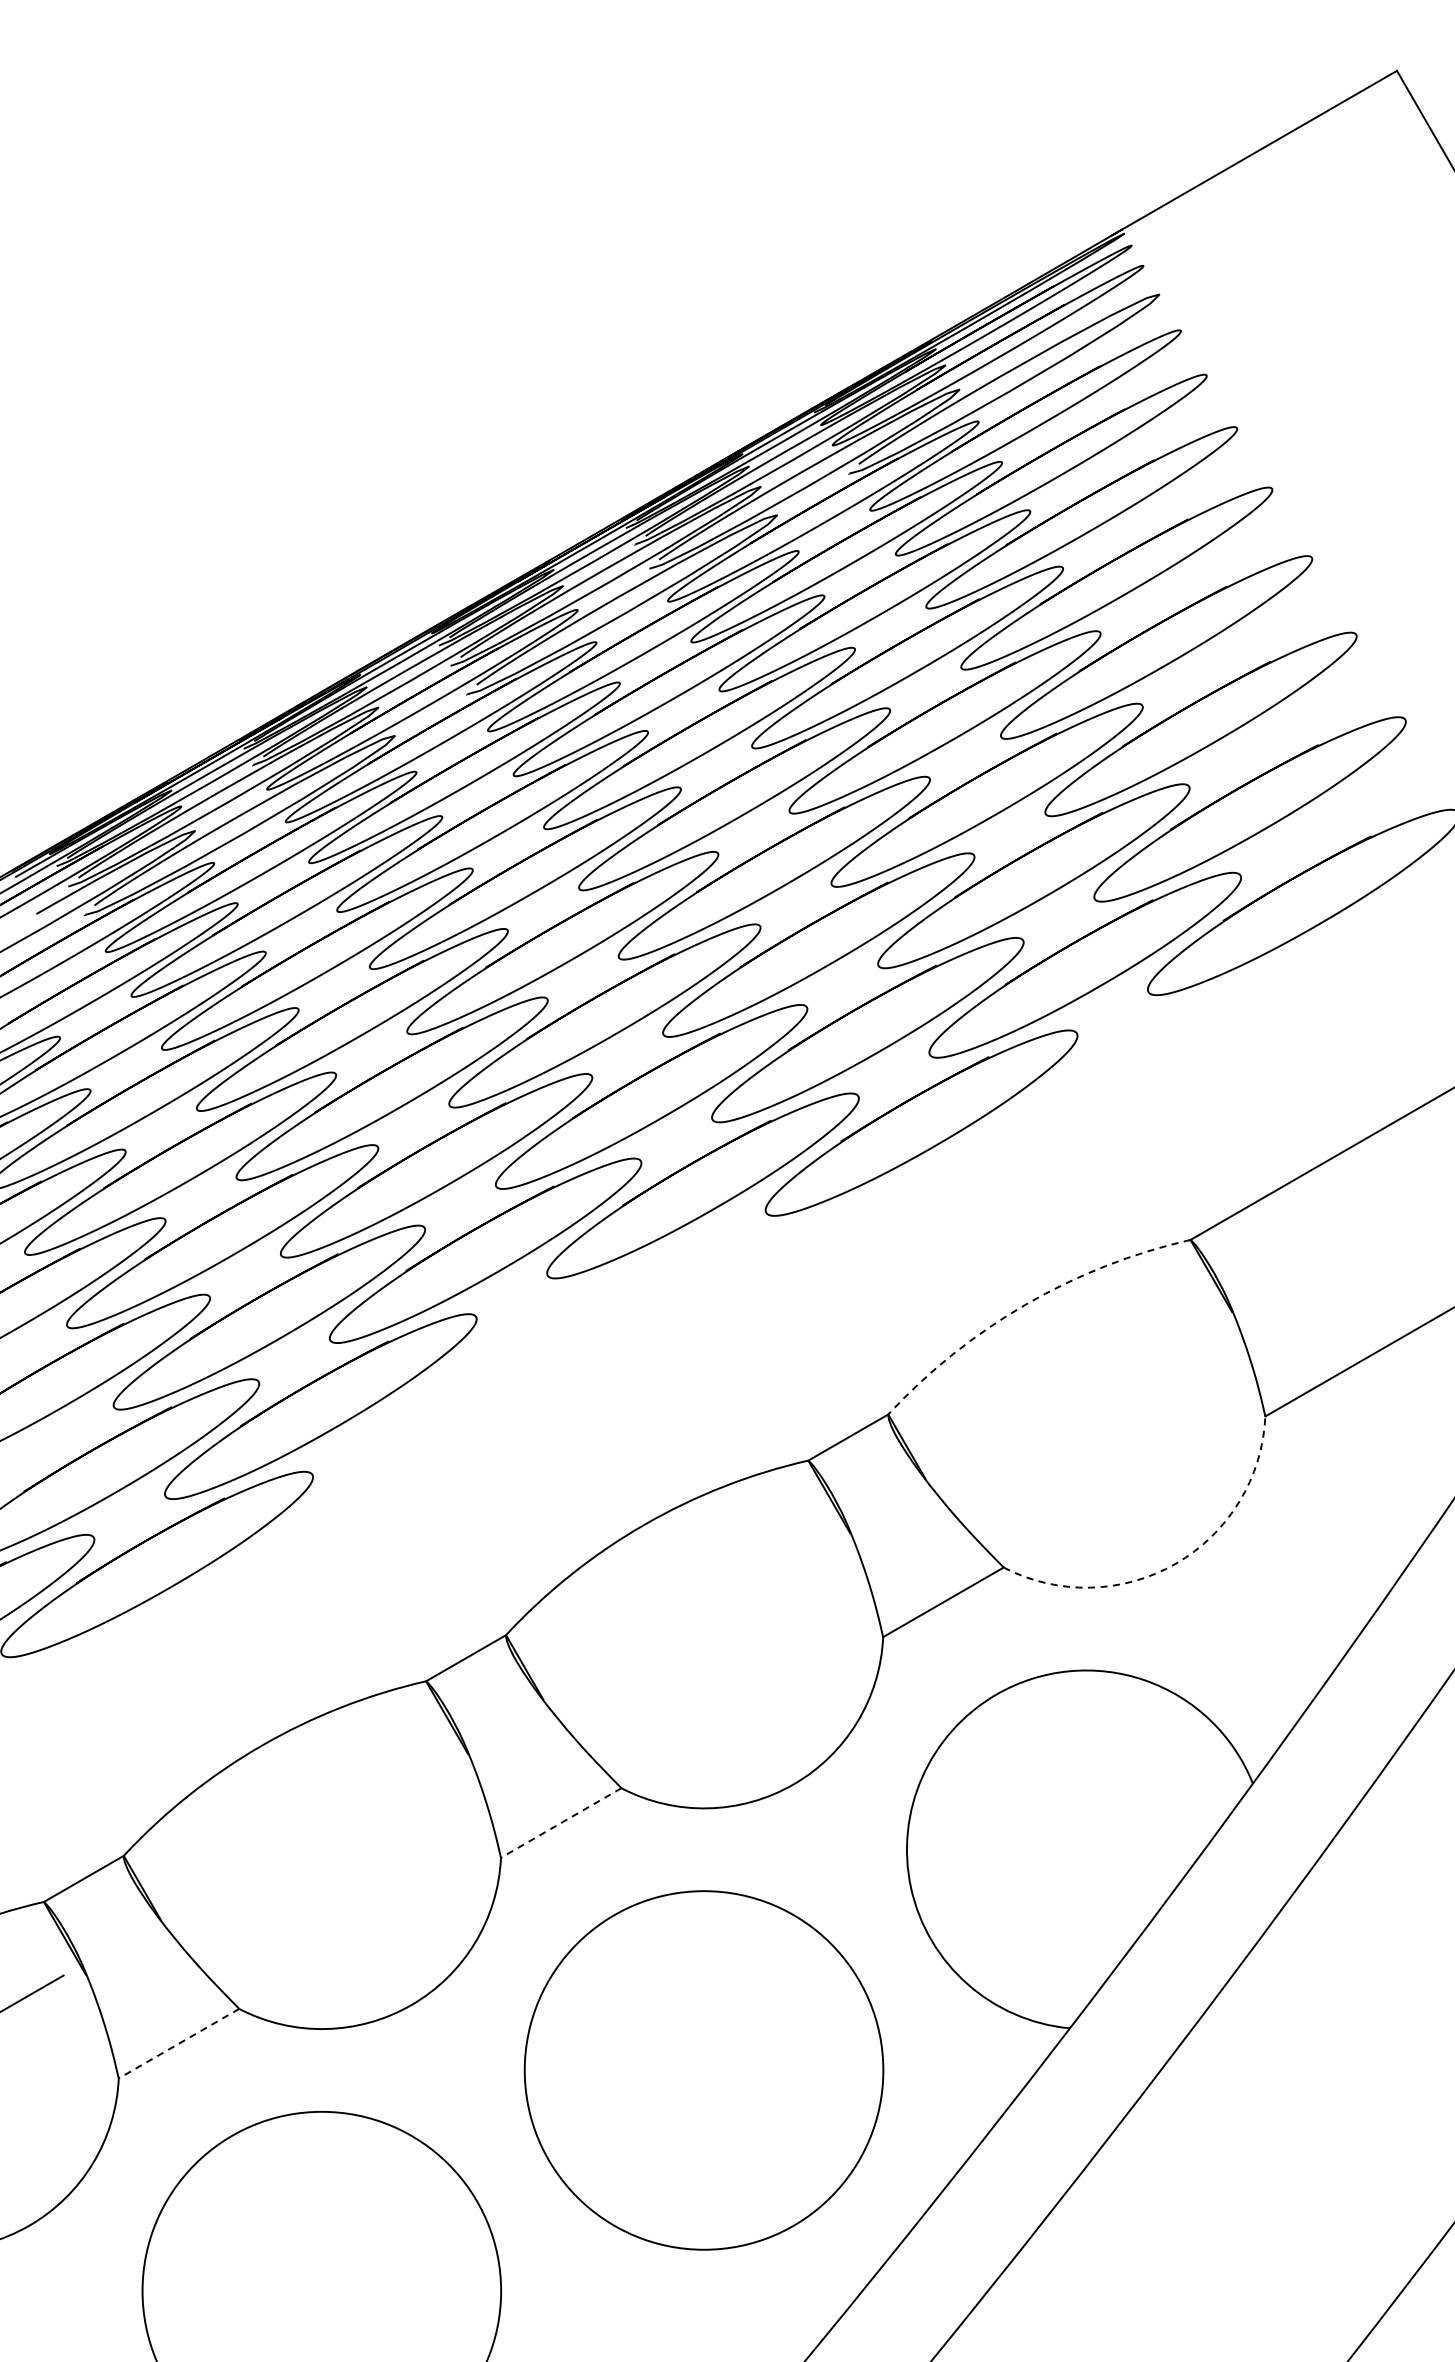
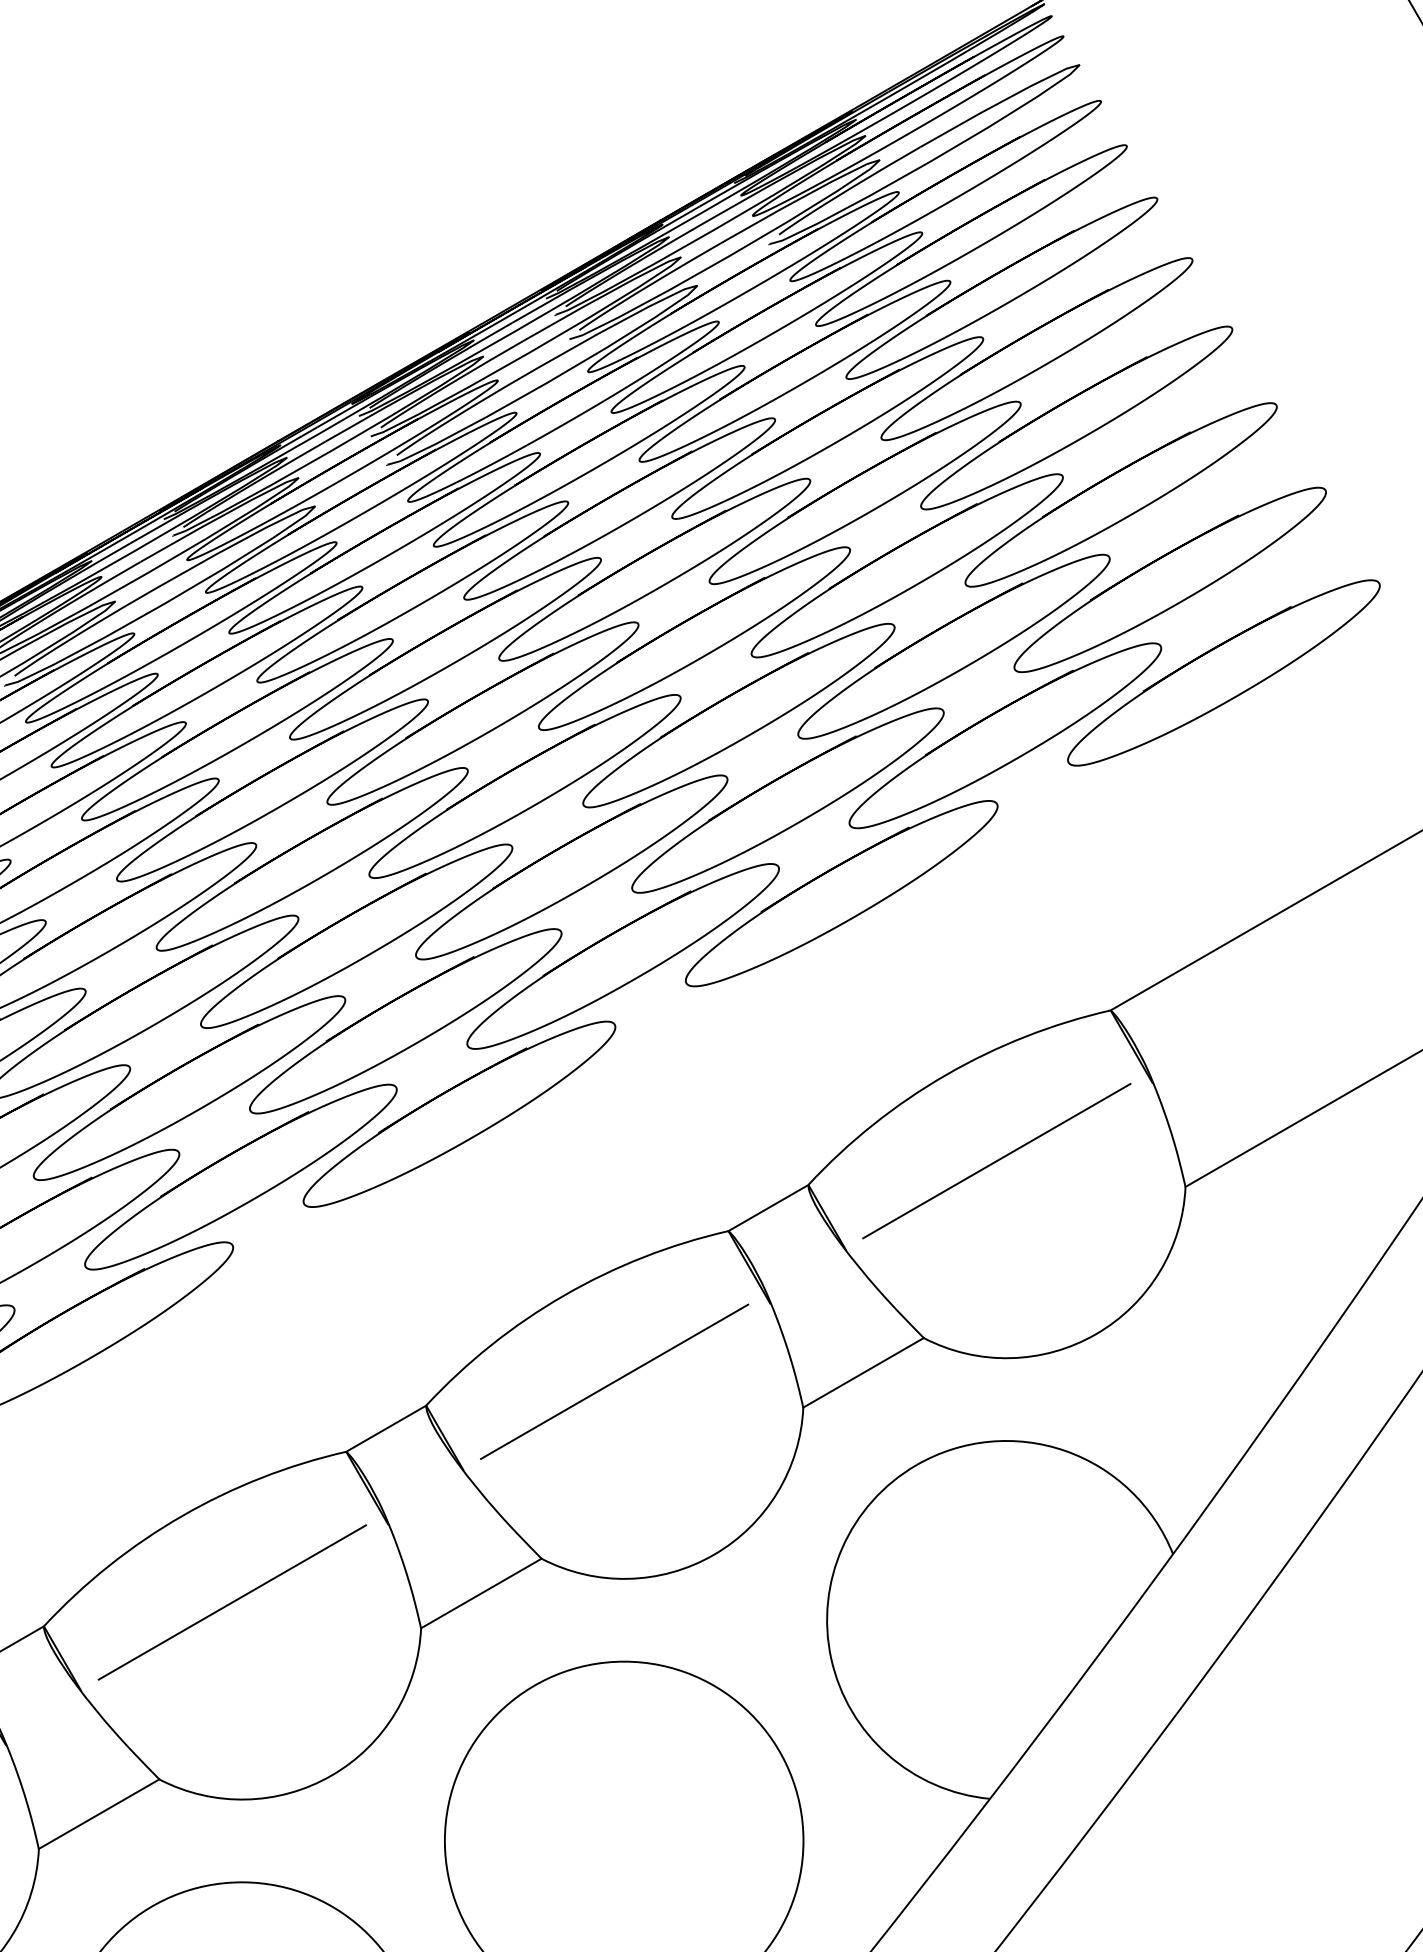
arc: (1026, 1304) -> (946, 1075), dashed -> solid
part: (539, 1343) -> (459, 1114), added
line: (1076, 1390) -> (996, 1161), added
arc: (1175, 1563) -> (1095, 1334), dashed -> solid
line: (694, 1611) -> (614, 1382), added
line: (561, 1823) -> (481, 1594), dashed -> solid
line: (311, 1831) -> (231, 1602), added
line: (178, 2043) -> (98, 1814), dashed -> solid

